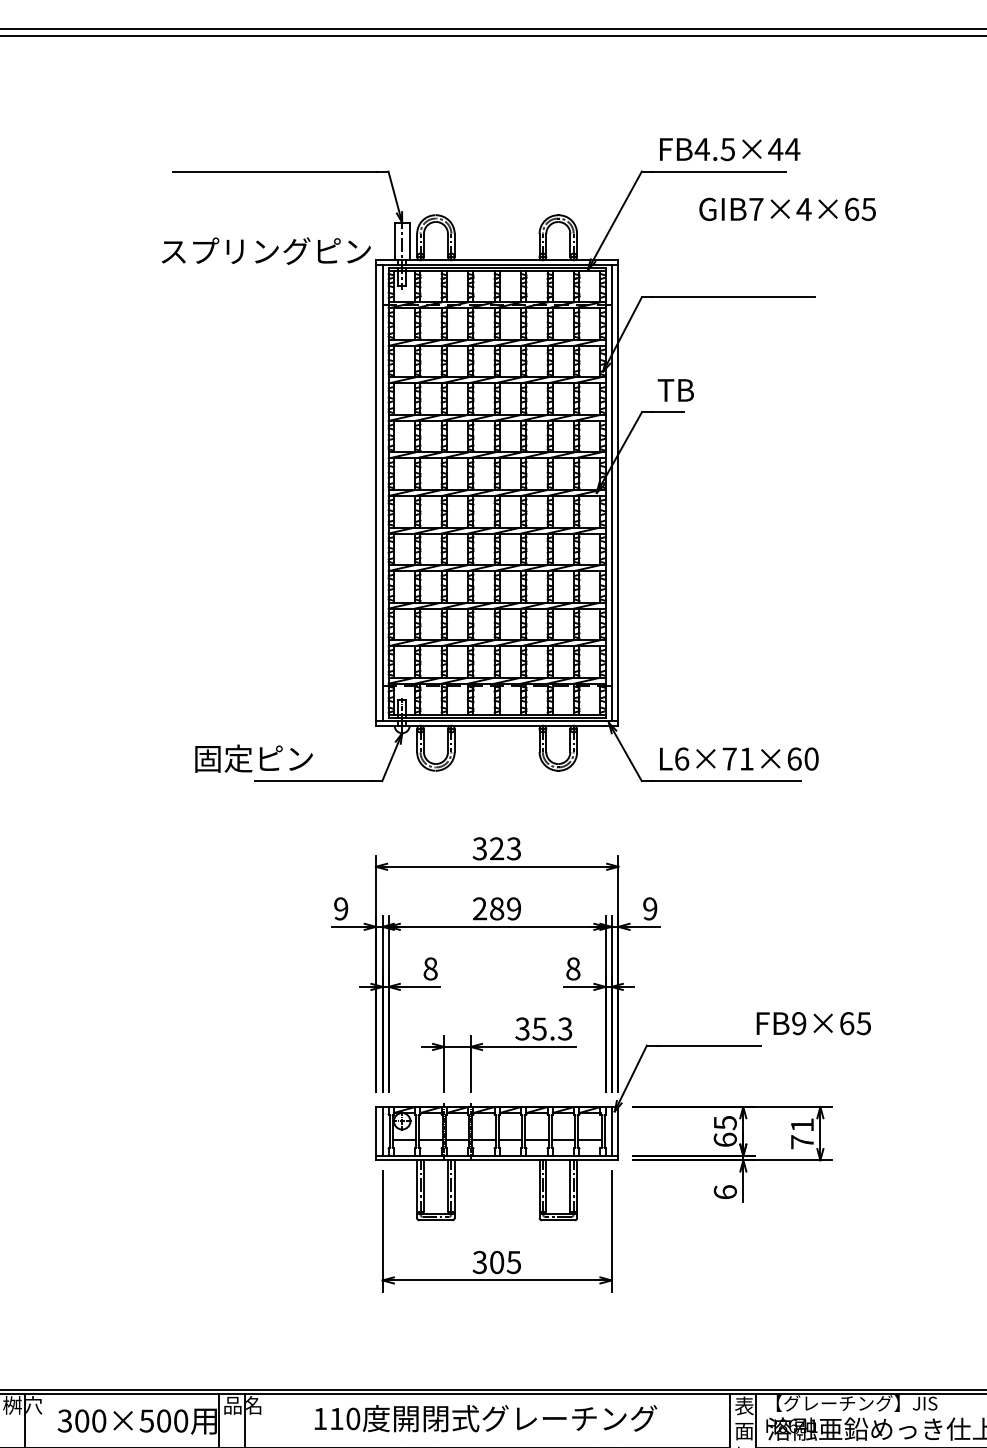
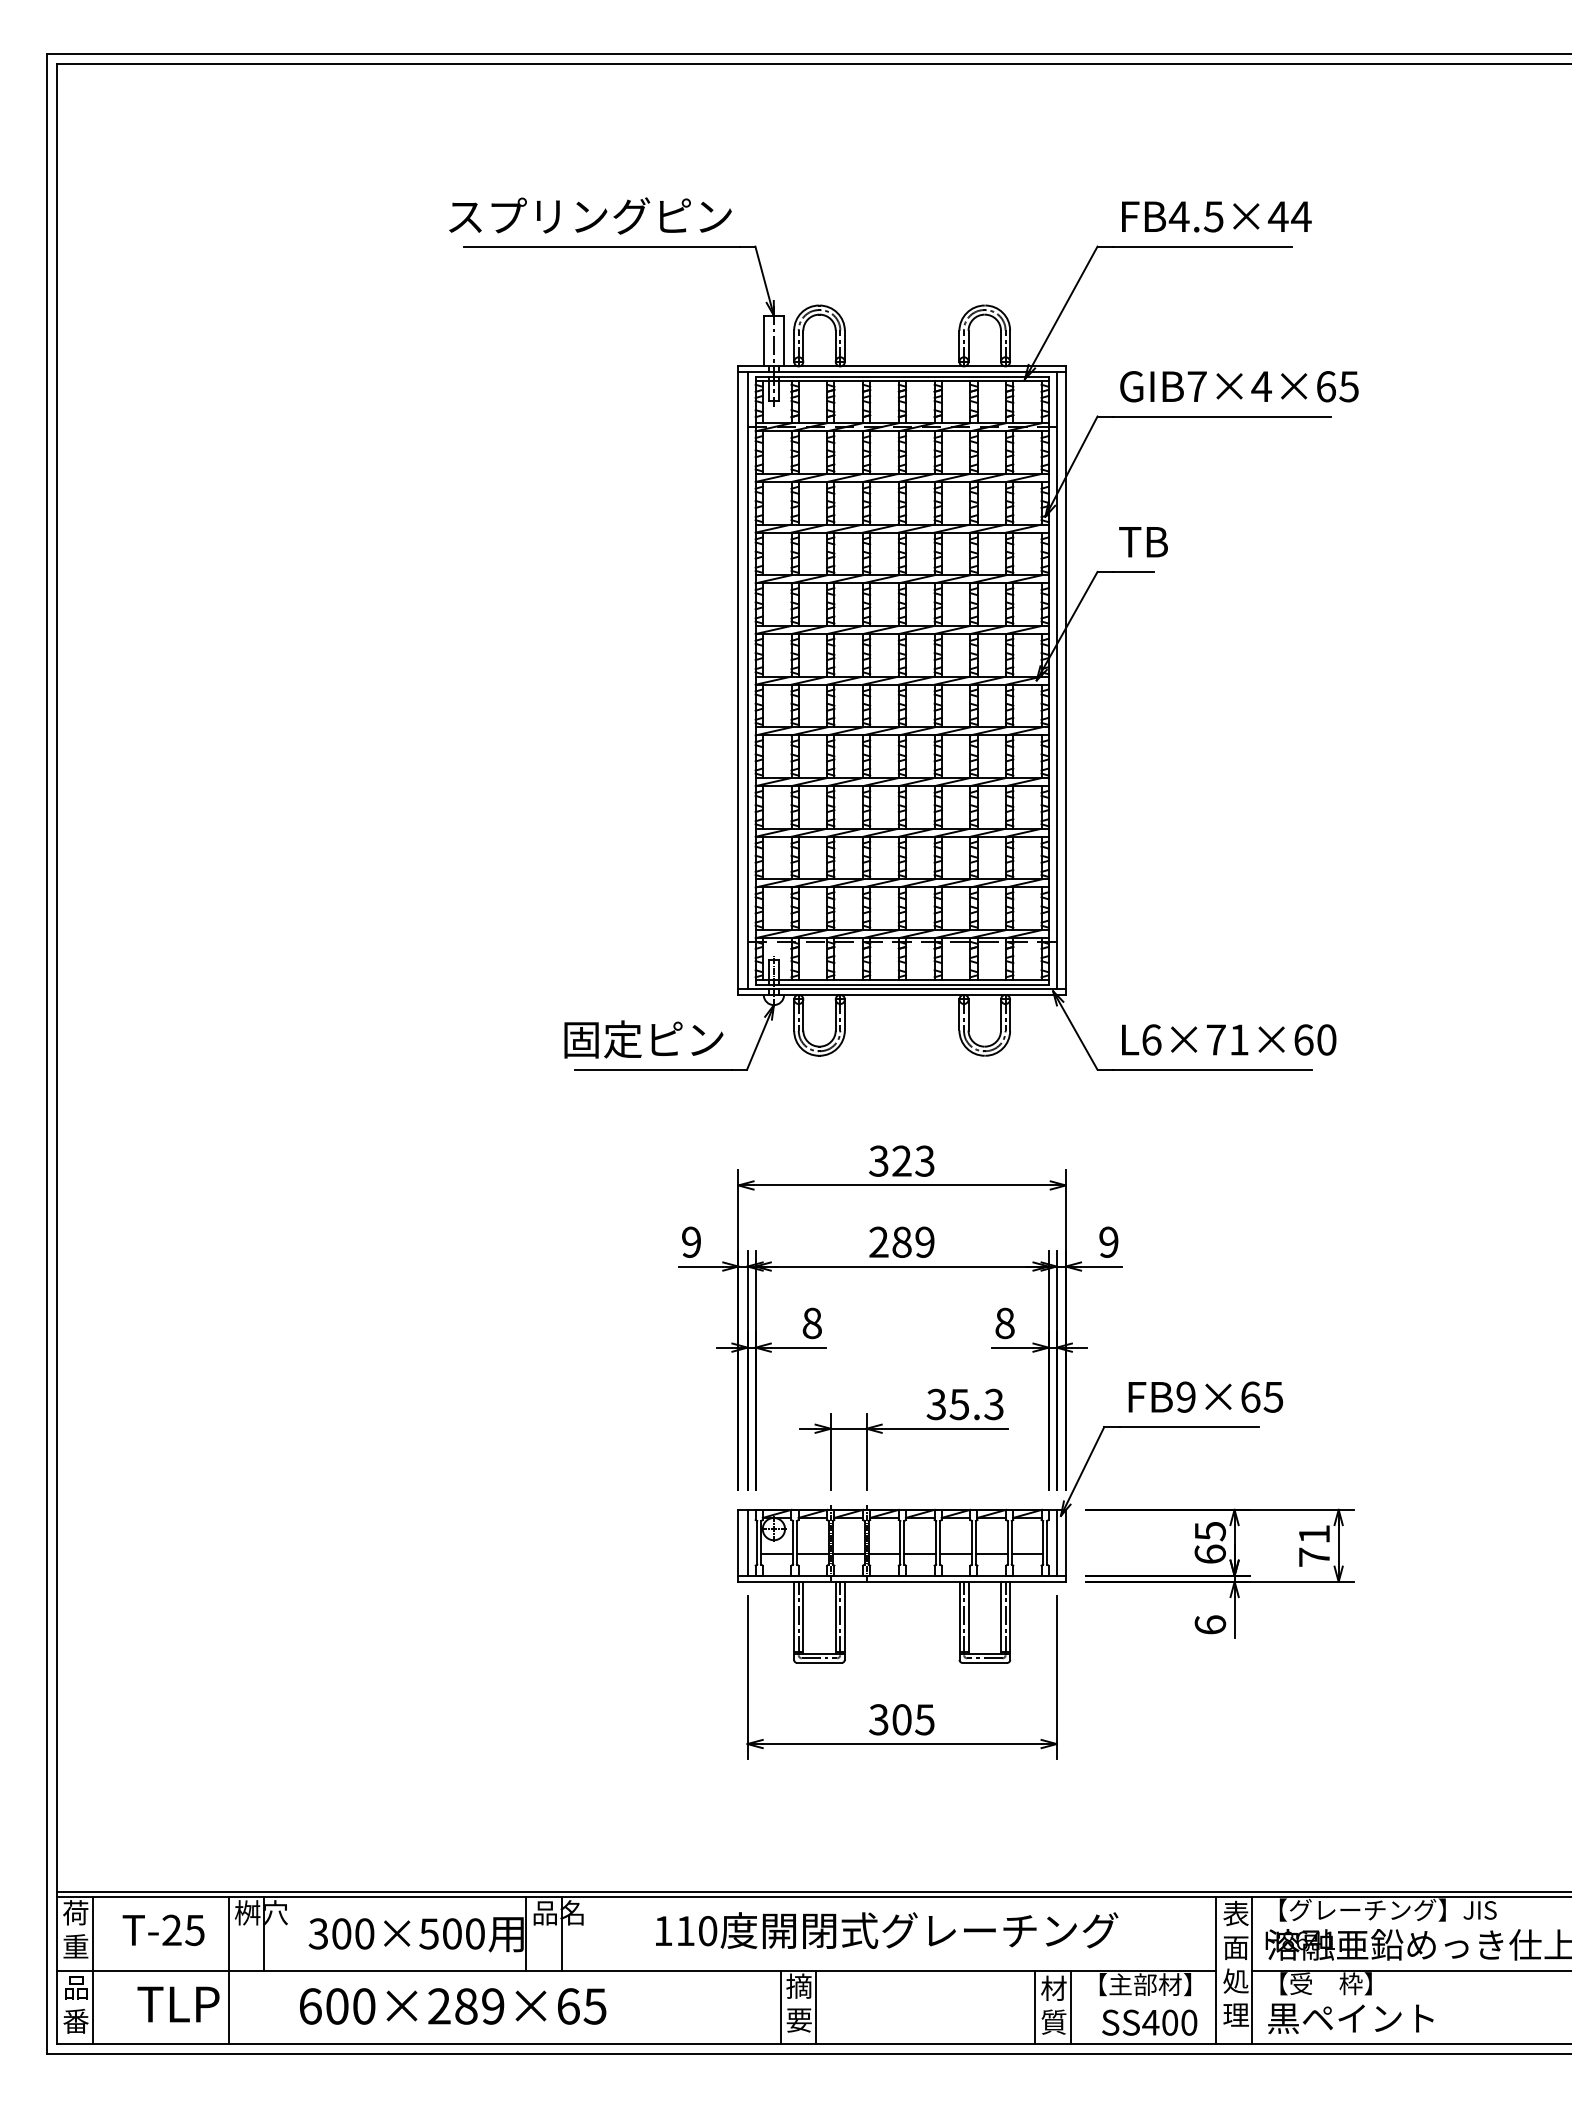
text: (787, 209) -> (1239, 386), moved
text: (266, 250) -> (590, 215), moved
text: (253, 758) -> (643, 1039), moved
text: (813, 1023) -> (1205, 1396), moved

